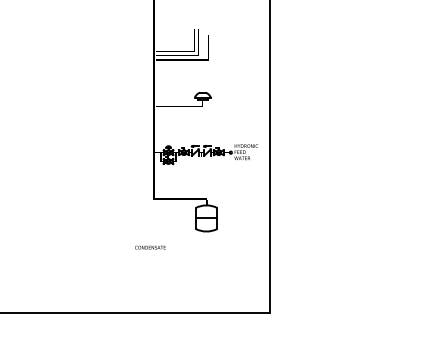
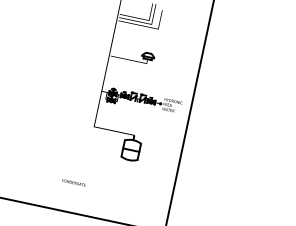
text: (150, 247) -> (73, 182), moved

